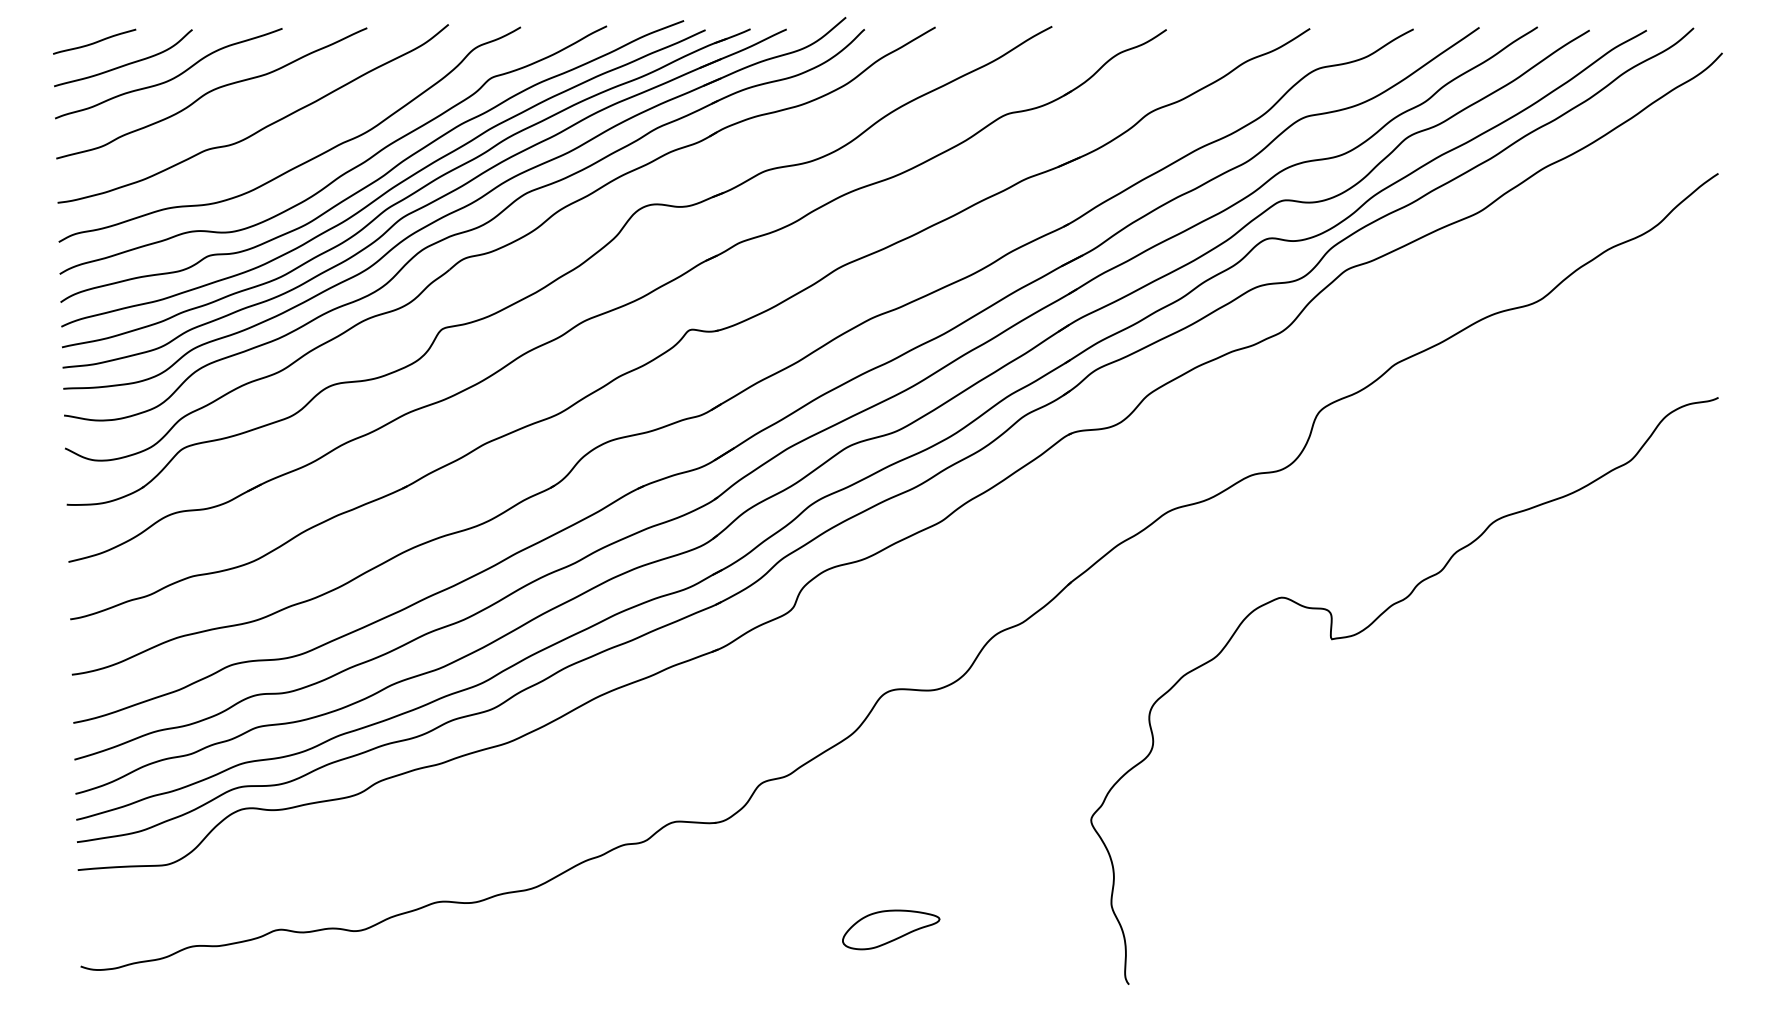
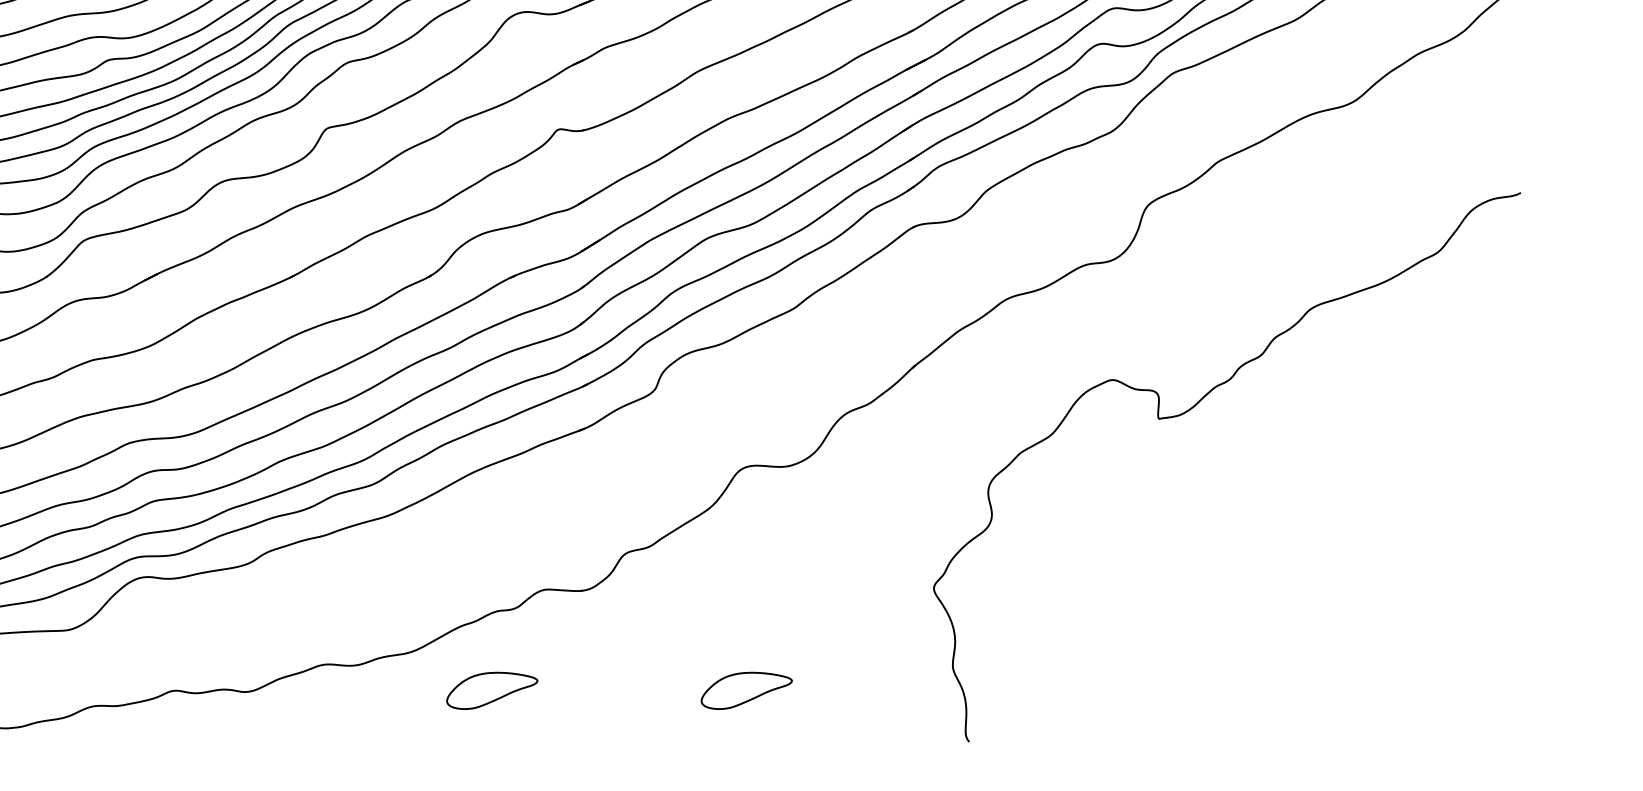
part: (619, 929) -> (492, 690), added

